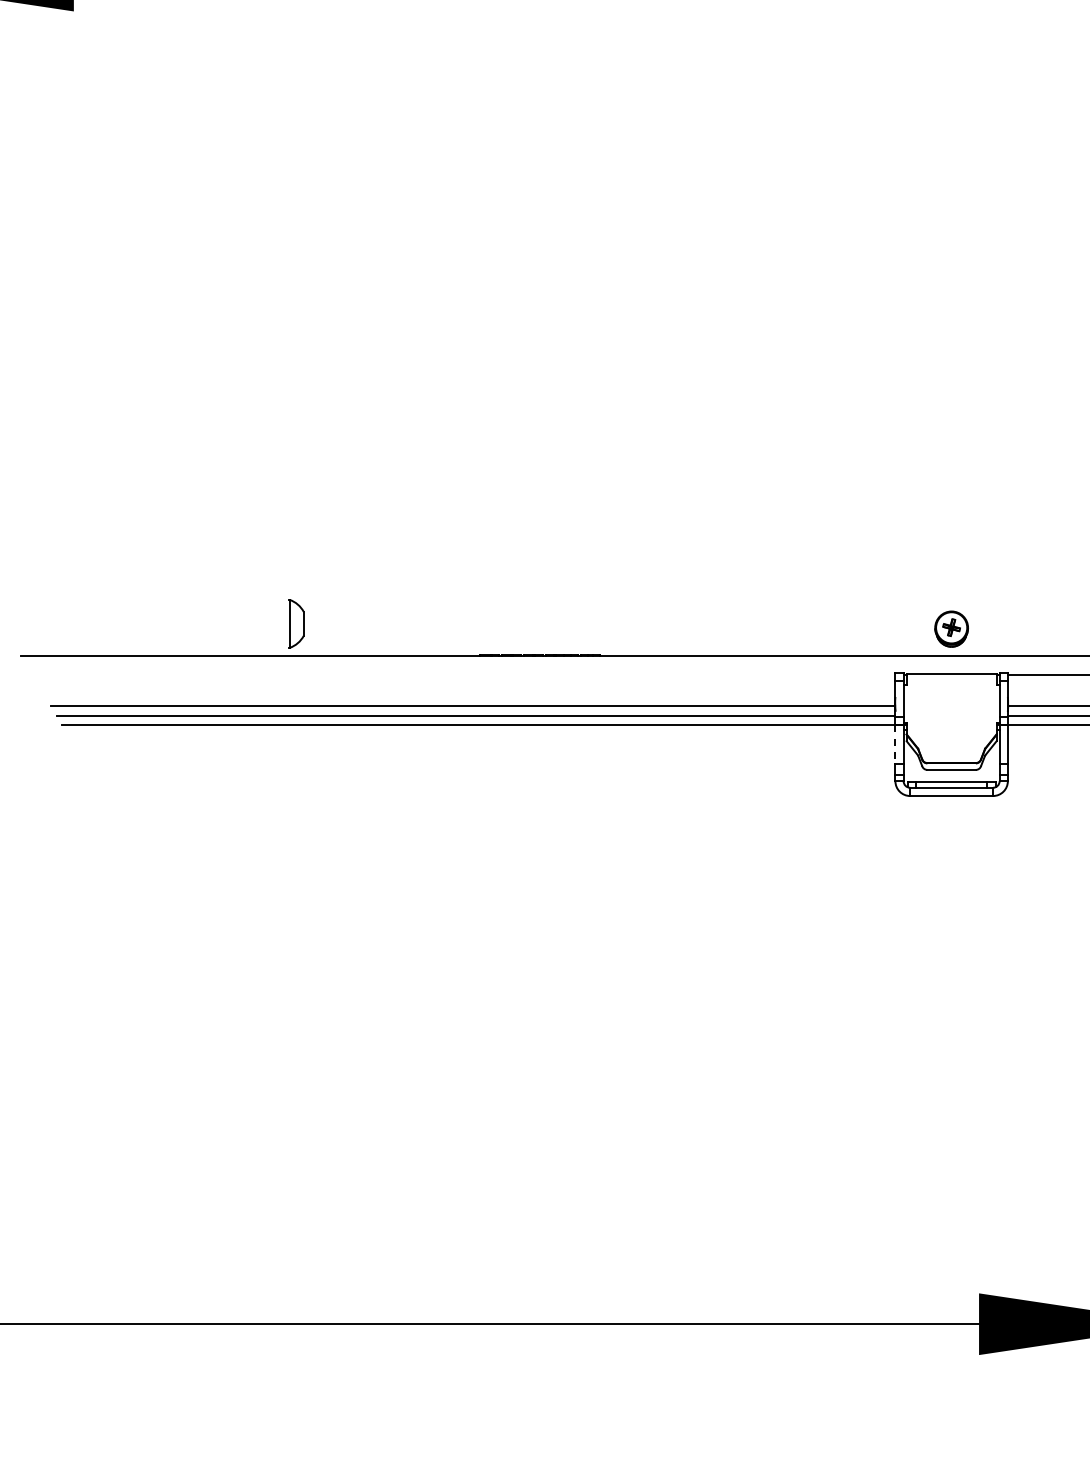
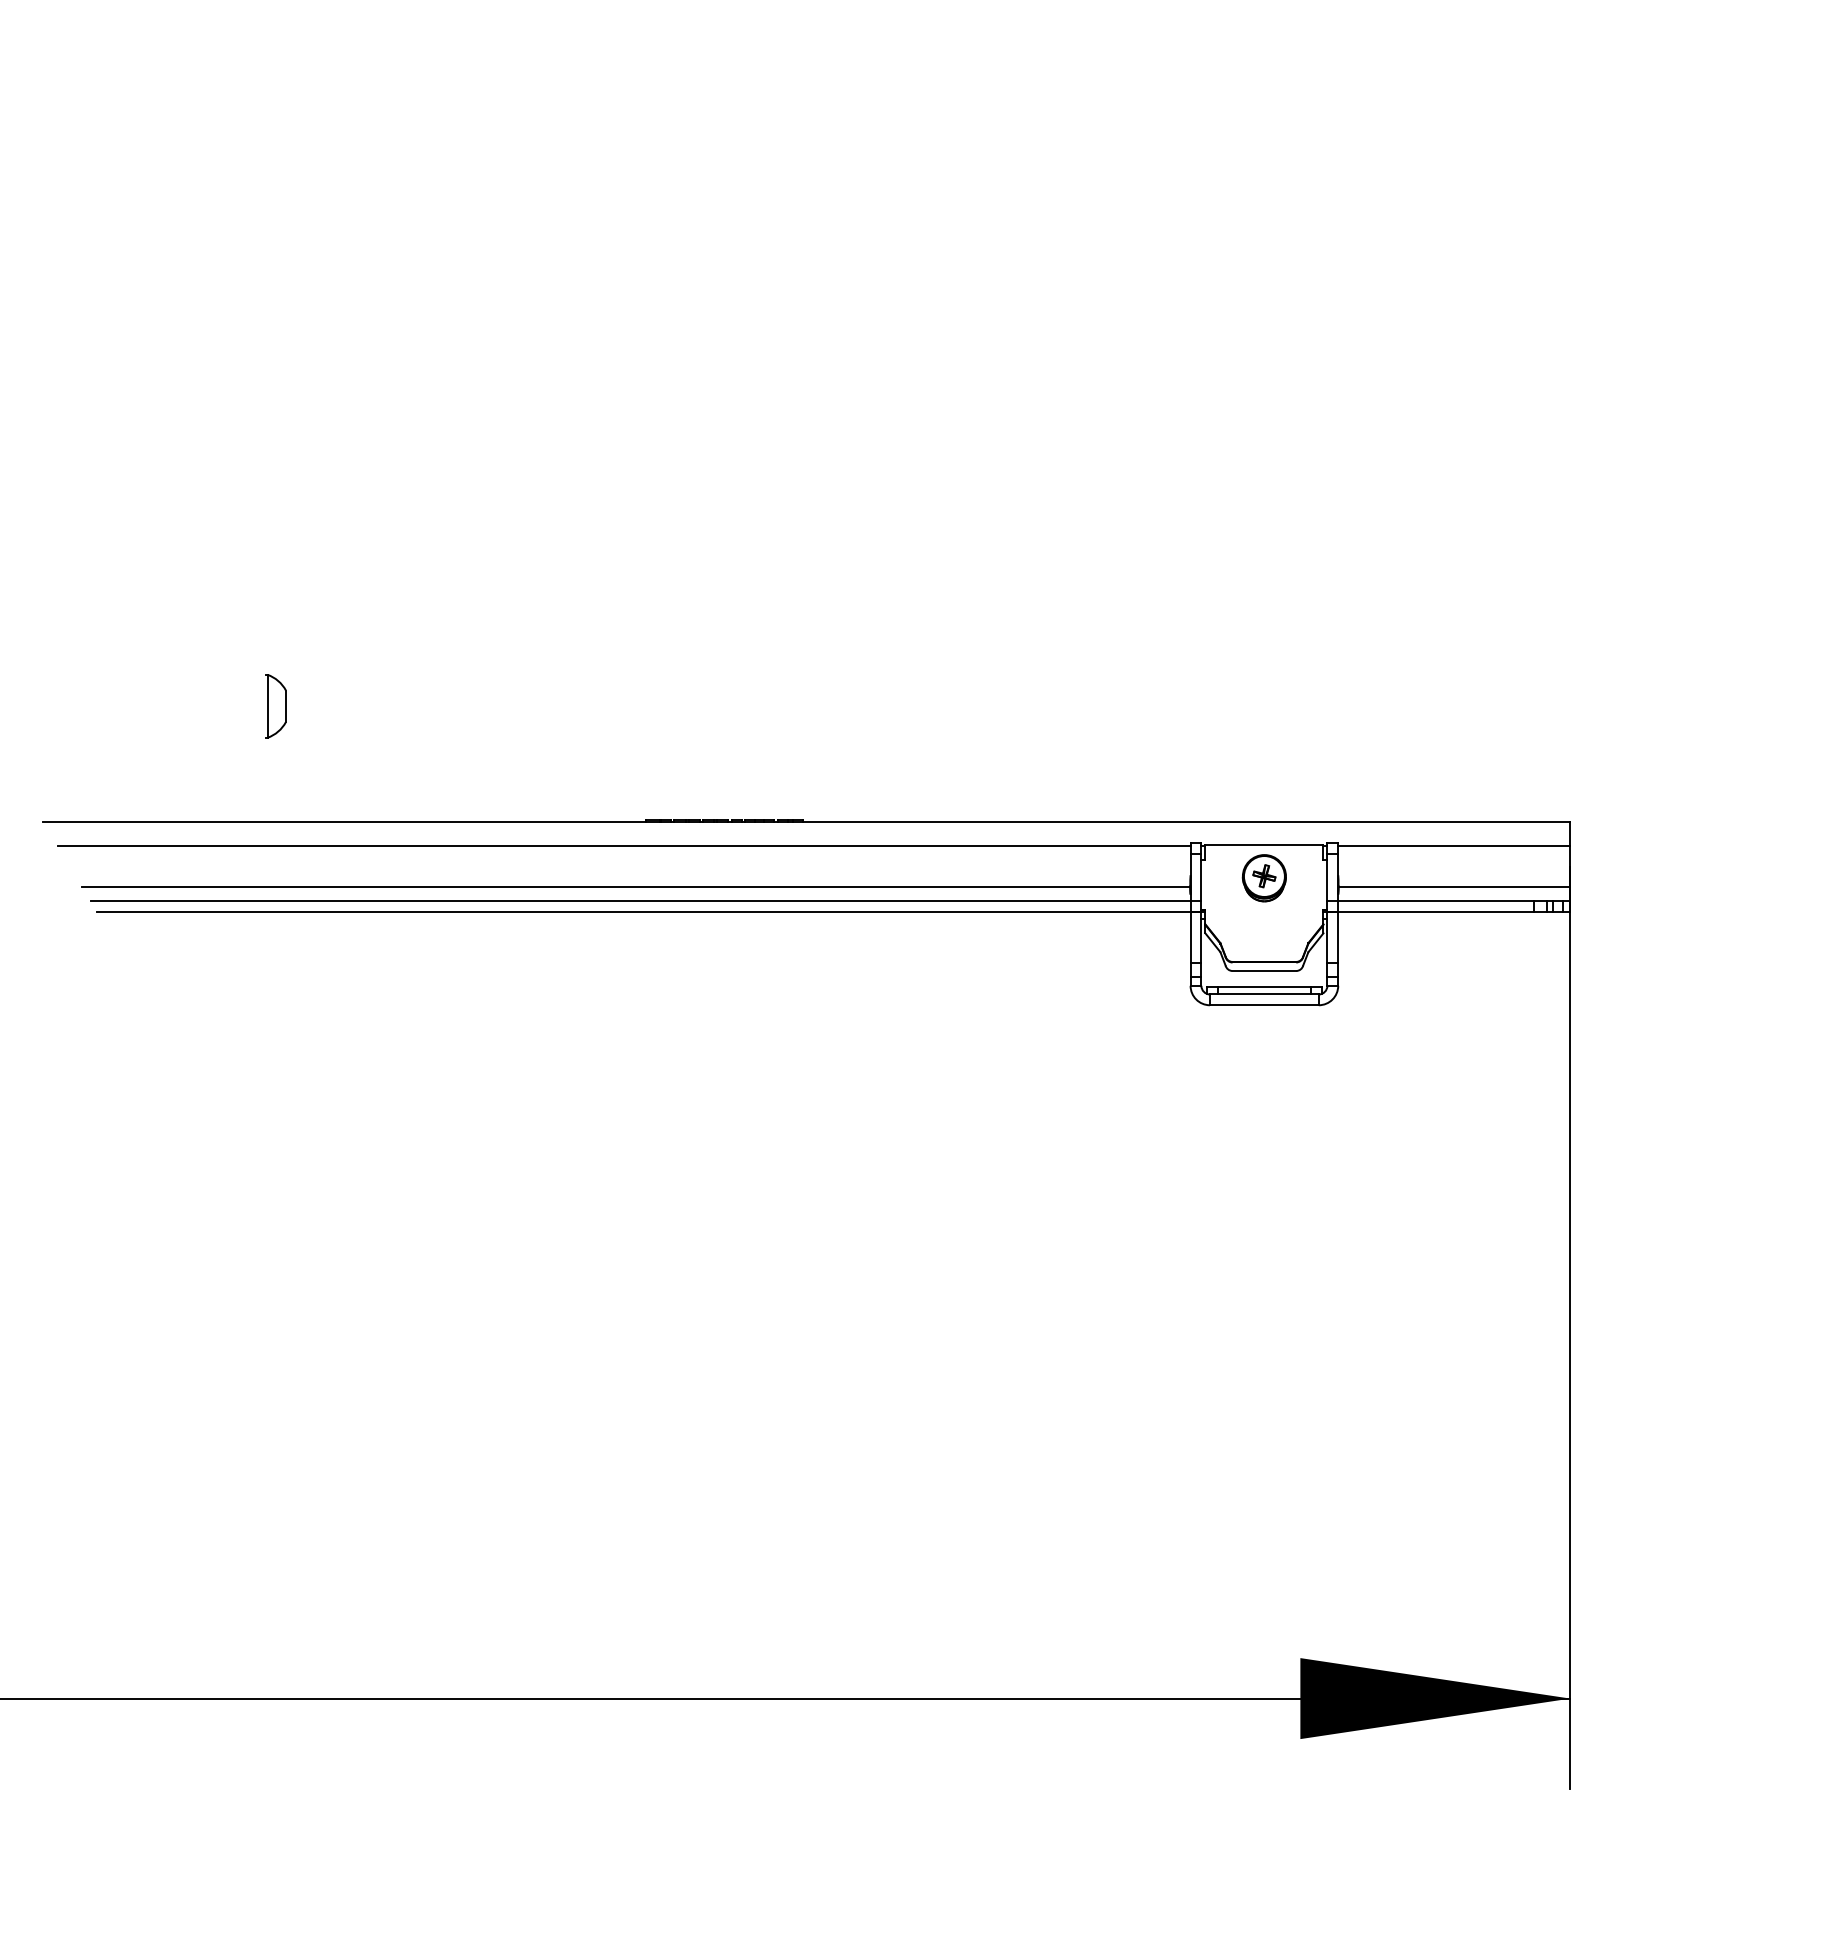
part: (295, 624) -> (275, 706), moved
part: (950, 629) -> (1263, 878), moved
line: (463, 674) -> (623, 845), added
line: (895, 744) -> (1190, 937), dashed -> solid

